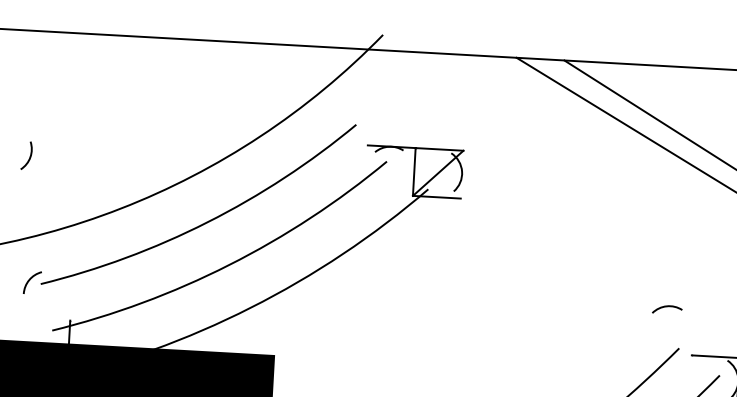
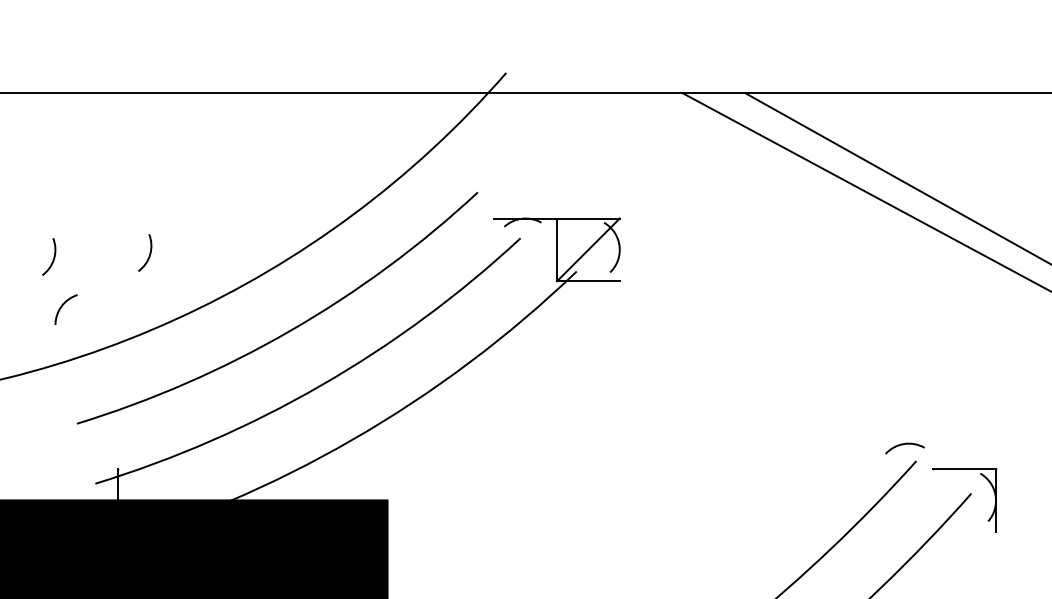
curve: (103, 156) -> (149, 252), added
curve: (29, 281) -> (62, 307), moved
curve: (666, 307) -> (903, 445), moved

